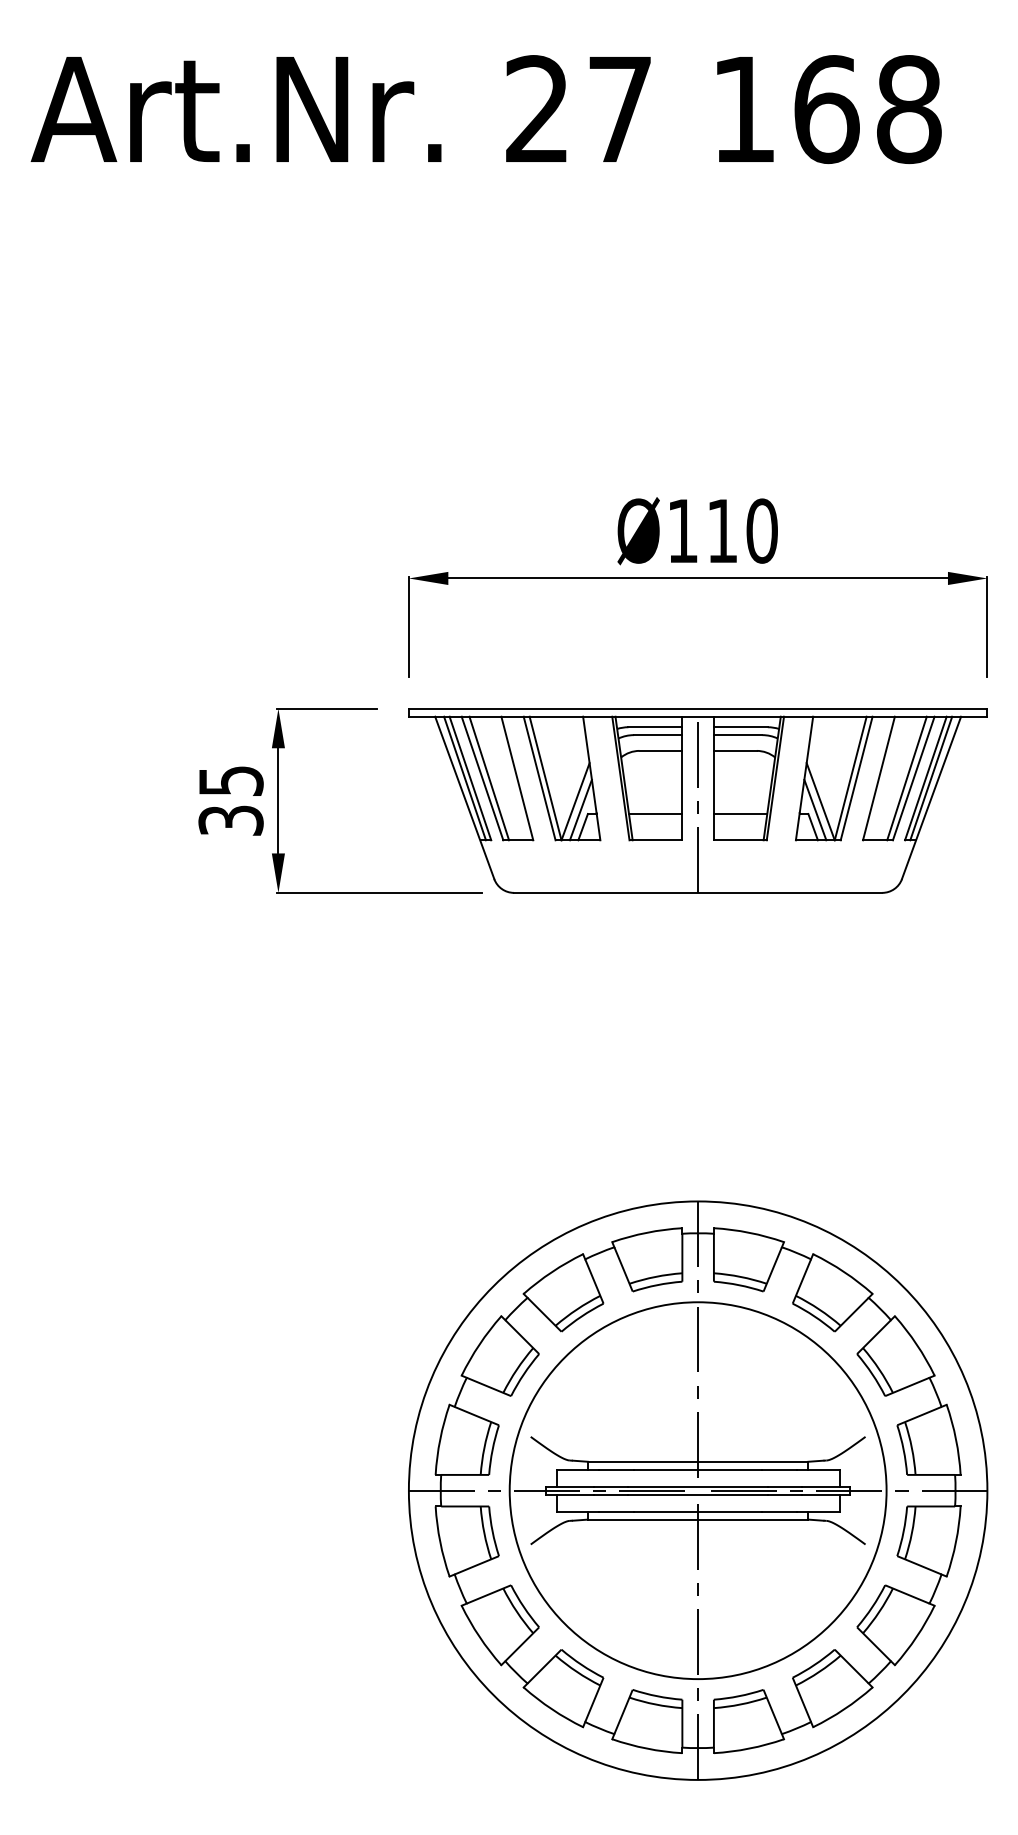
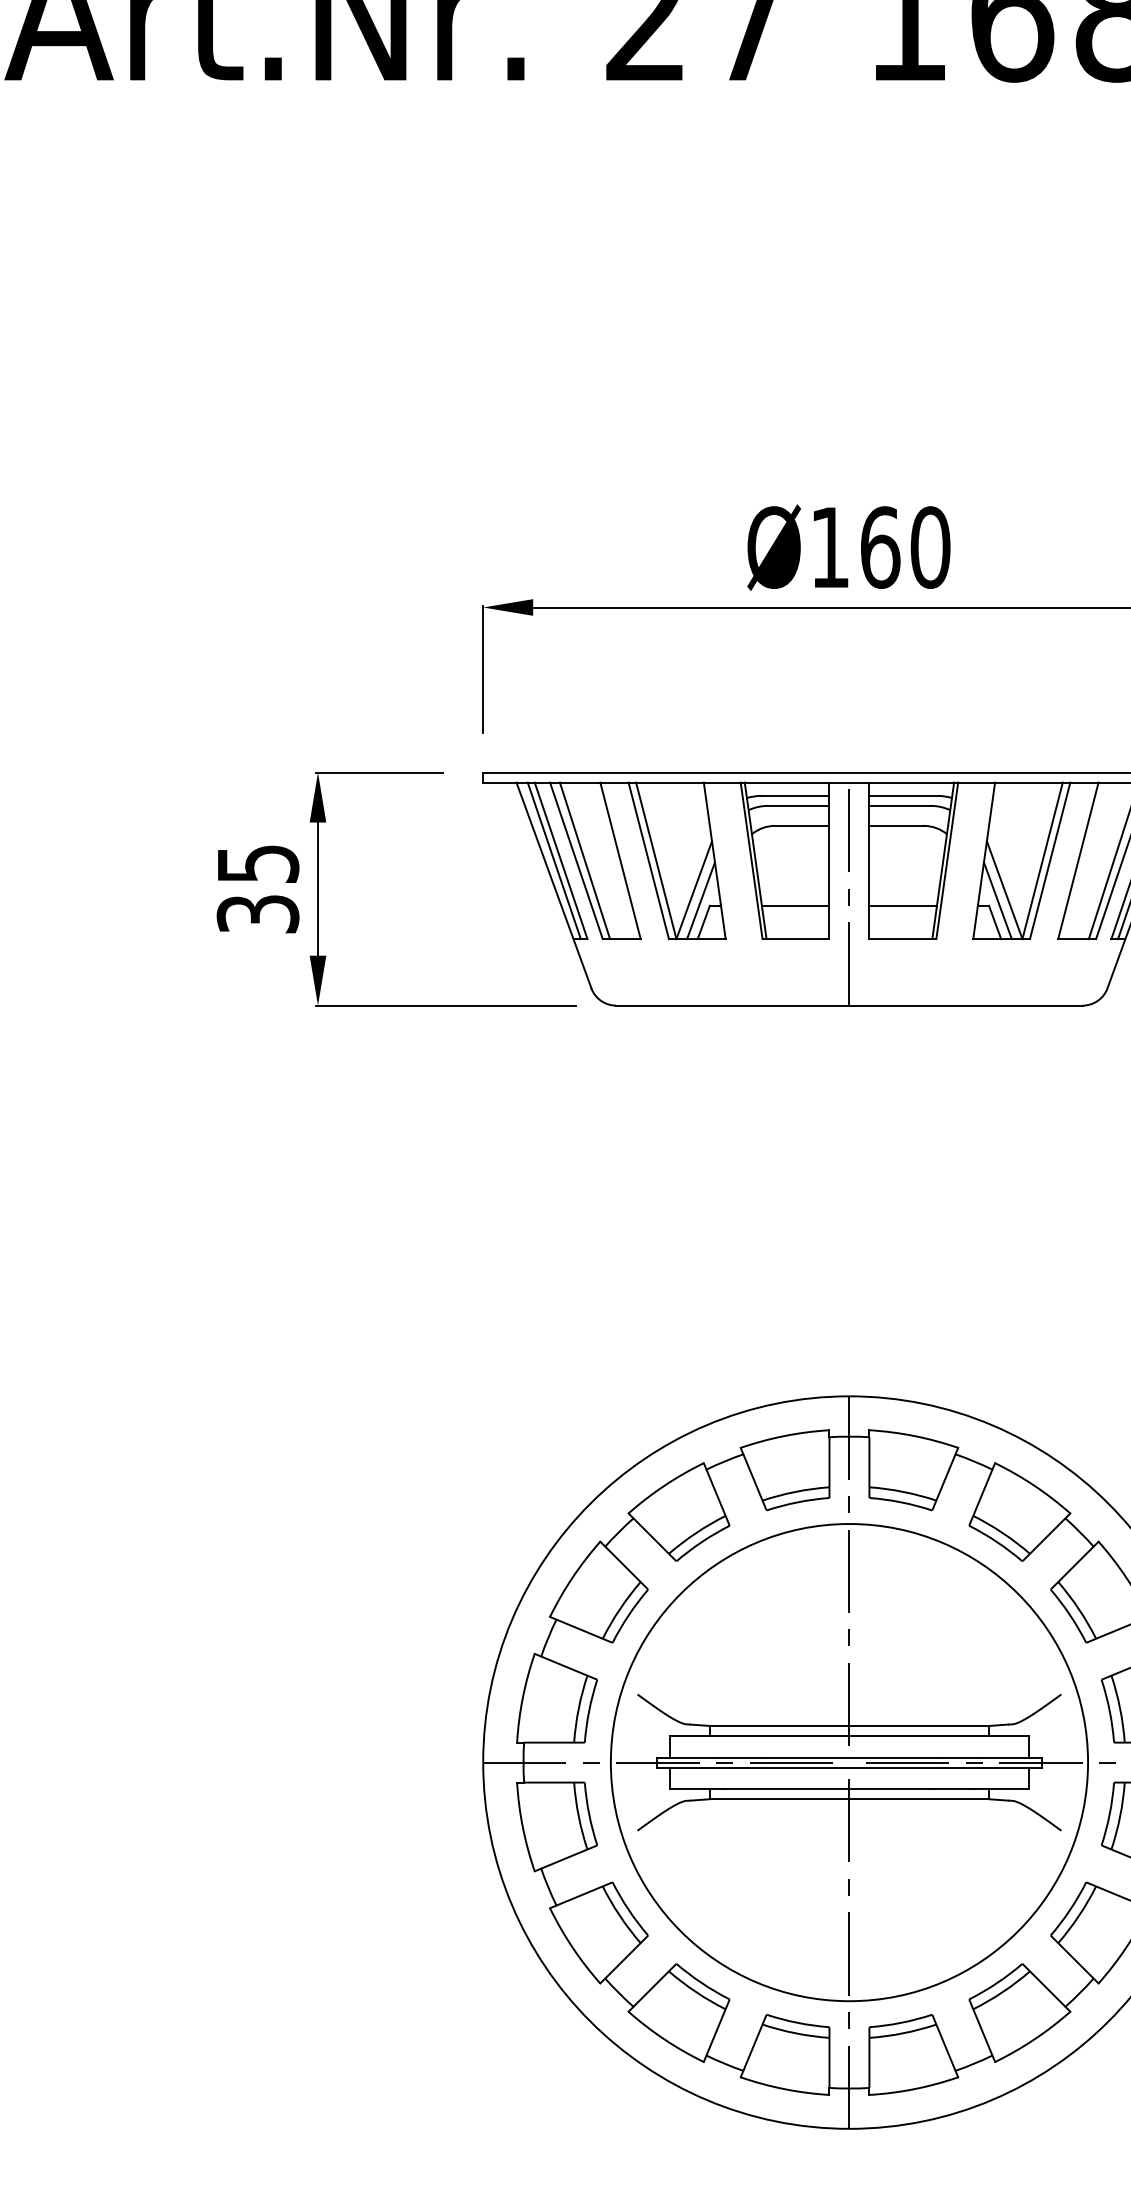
text: (722, 530) -> (880, 546), Ø110 -> Ø160

